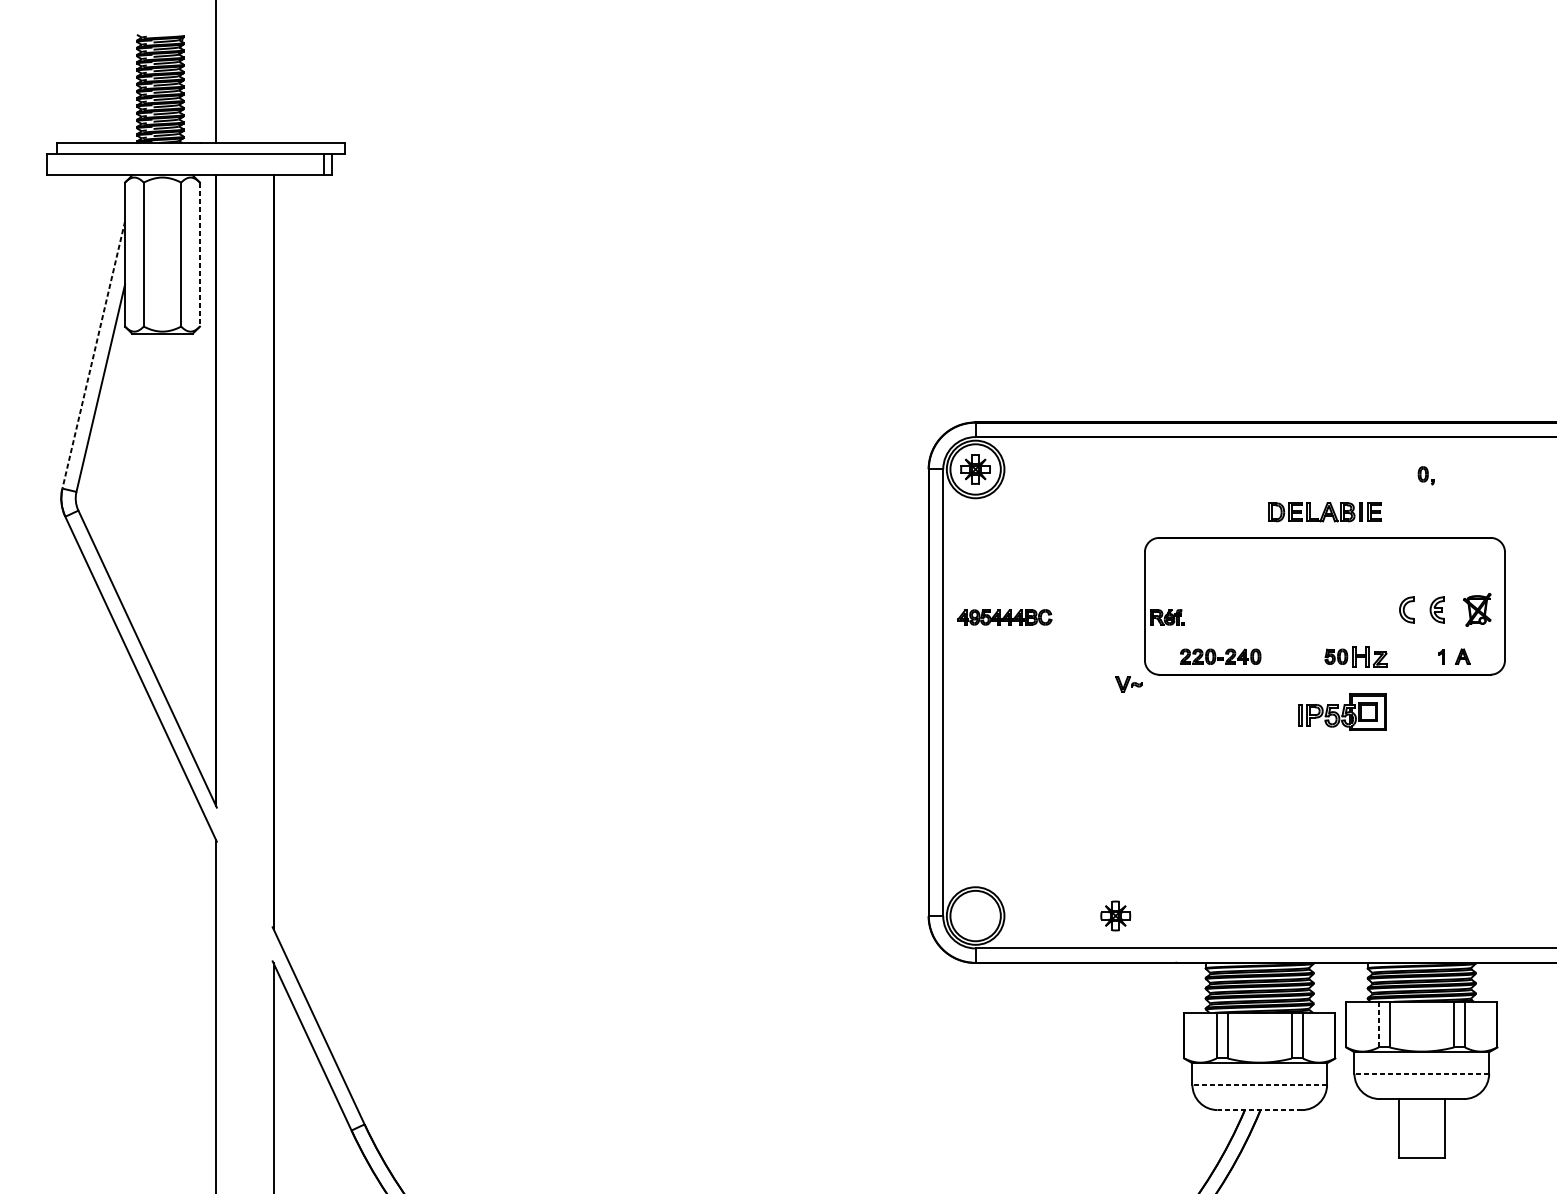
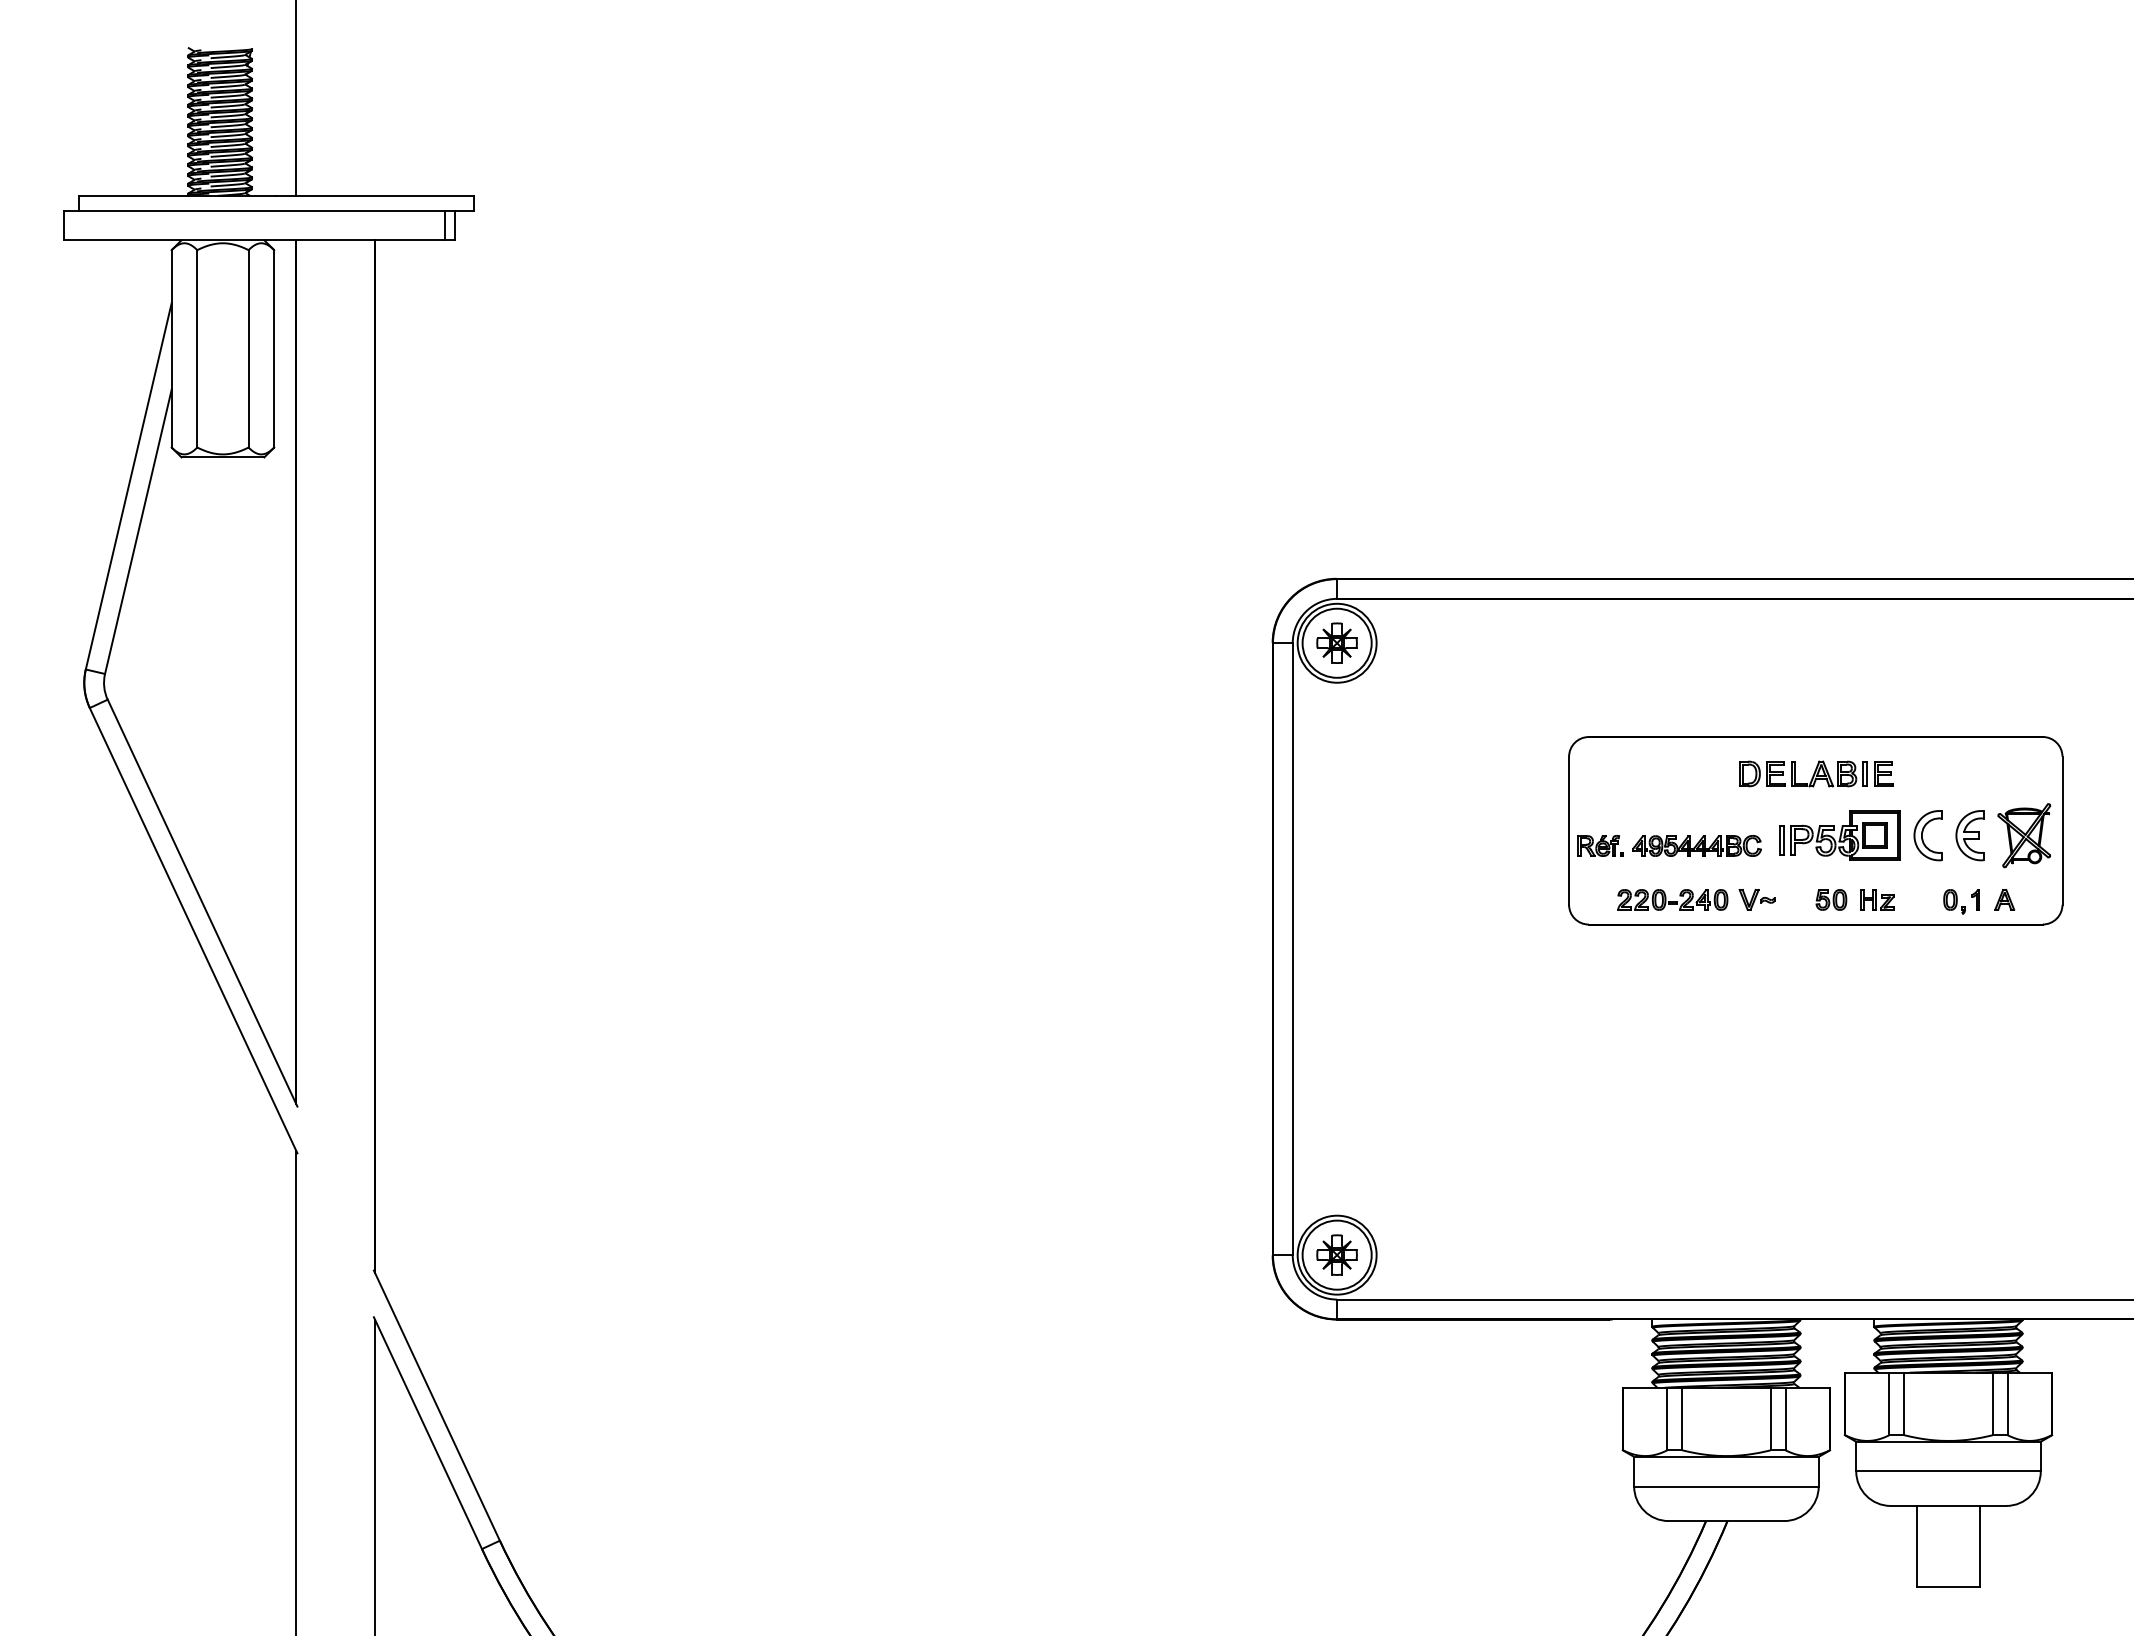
line: (200, 254) -> (274, 348), dashed -> solid
line: (93, 355) -> (128, 486), dashed -> solid
part: (1426, 475) -> (1954, 901), moved
part: (1325, 511) -> (1816, 773), moved
part: (1406, 609) -> (1927, 835), size x1.43
part: (1437, 609) -> (1969, 835), size x1.43
part: (1477, 609) -> (2024, 835), size x1.43
part: (1004, 617) -> (1696, 845), moved
part: (1370, 656) -> (1877, 899), size x0.71
part: (1128, 684) -> (1756, 899), moved
part: (1342, 711) -> (1839, 835), moved
part: (1115, 915) -> (1336, 1254), moved
line: (1378, 1024) -> (1889, 1403), dashed -> solid
line: (1421, 1073) -> (1948, 1471), dashed -> solid
line: (1259, 1084) -> (1725, 1486), dashed -> solid
line: (1259, 1110) -> (1726, 1521), dashed -> solid

